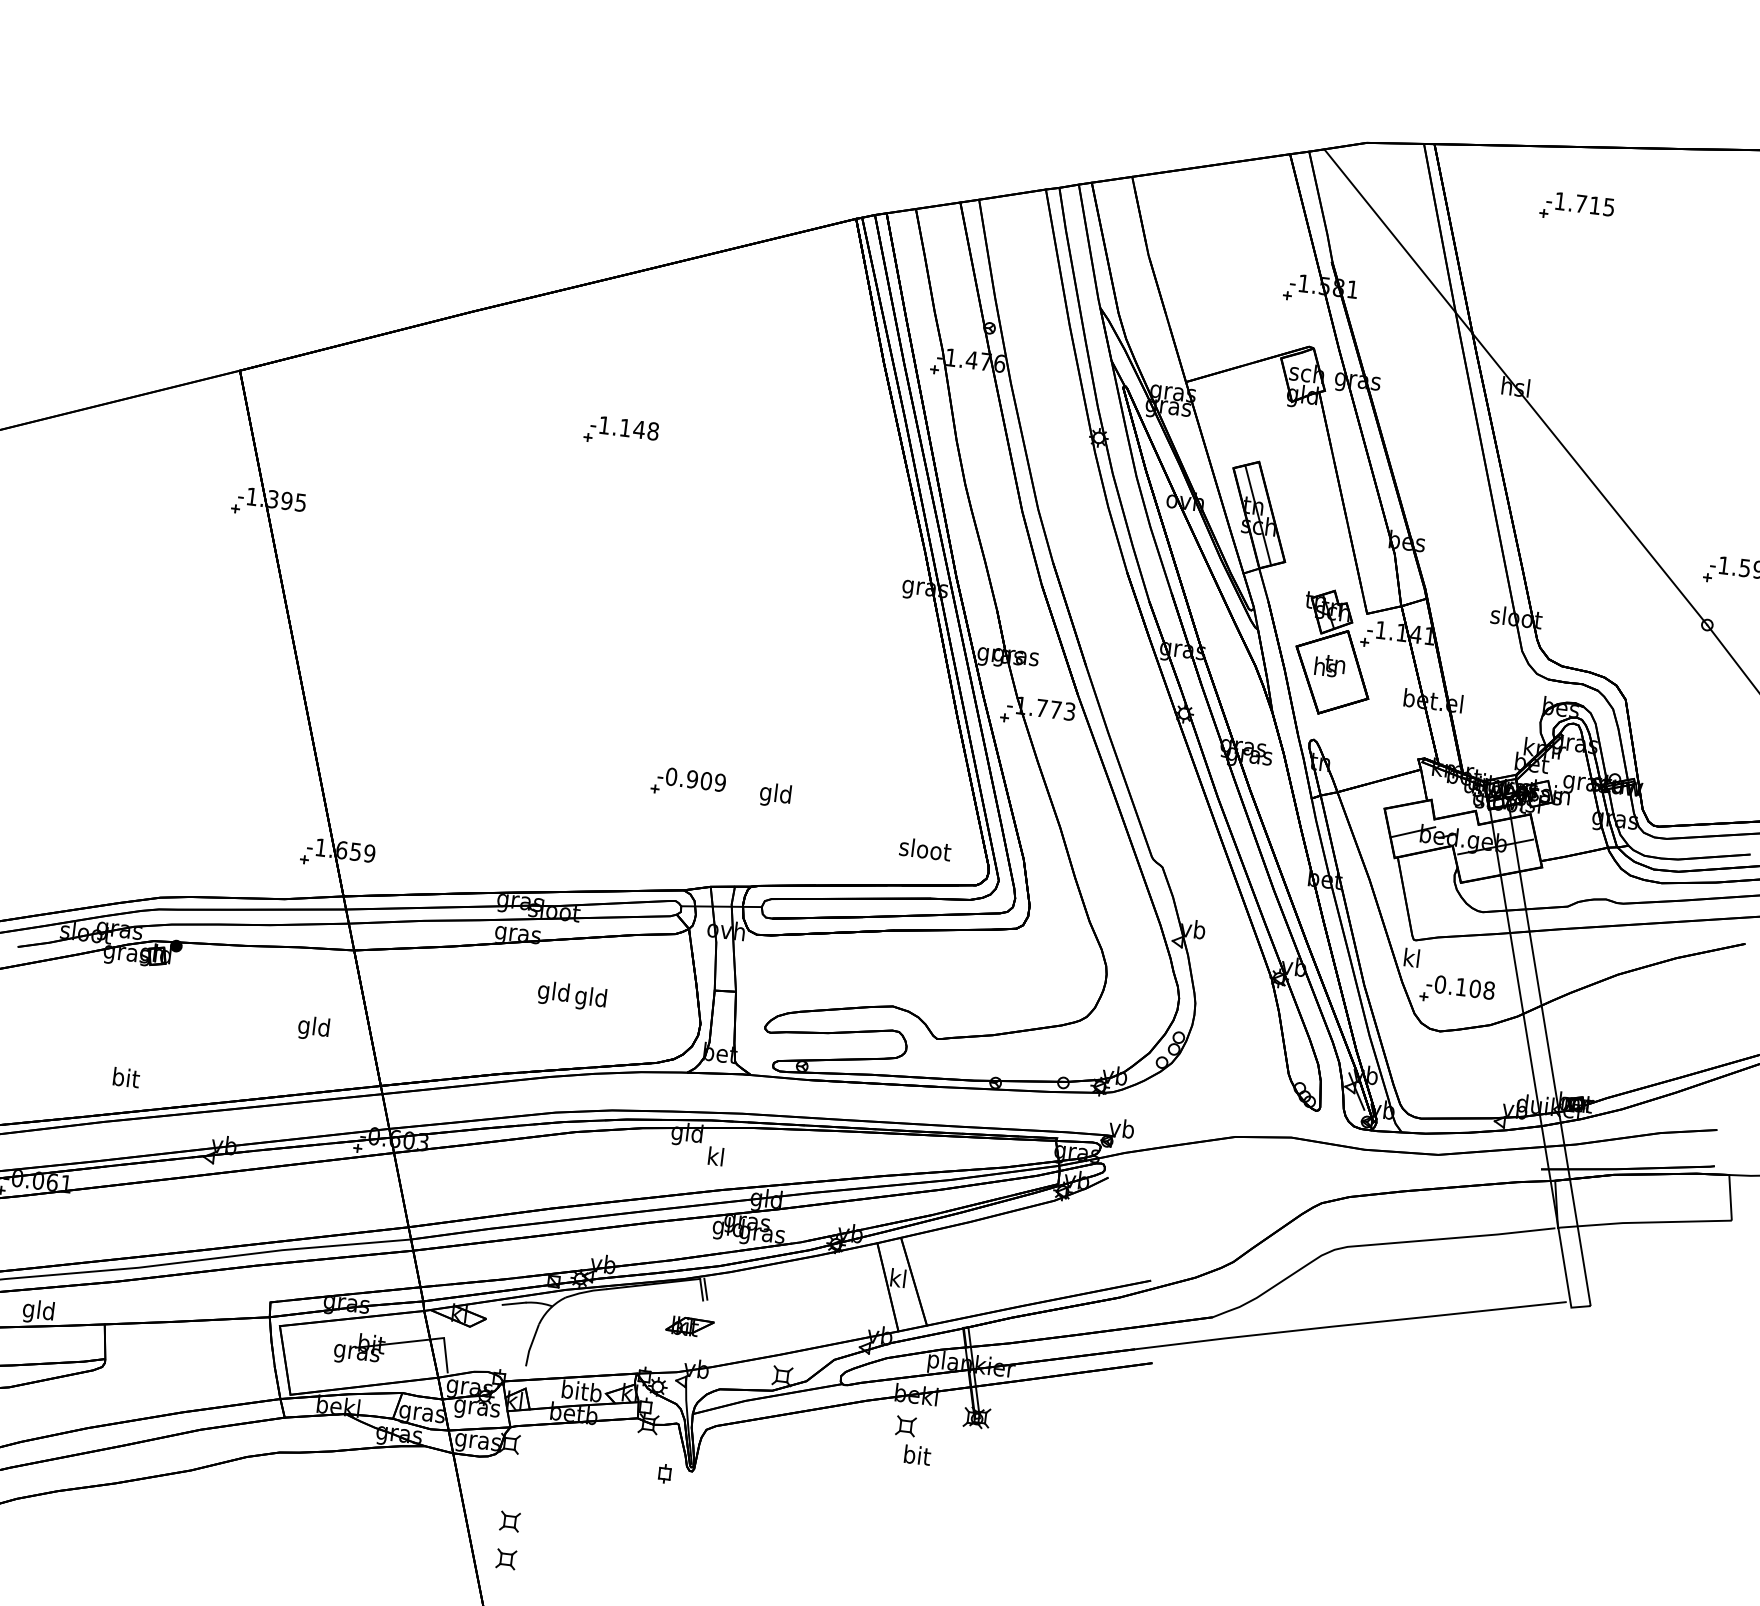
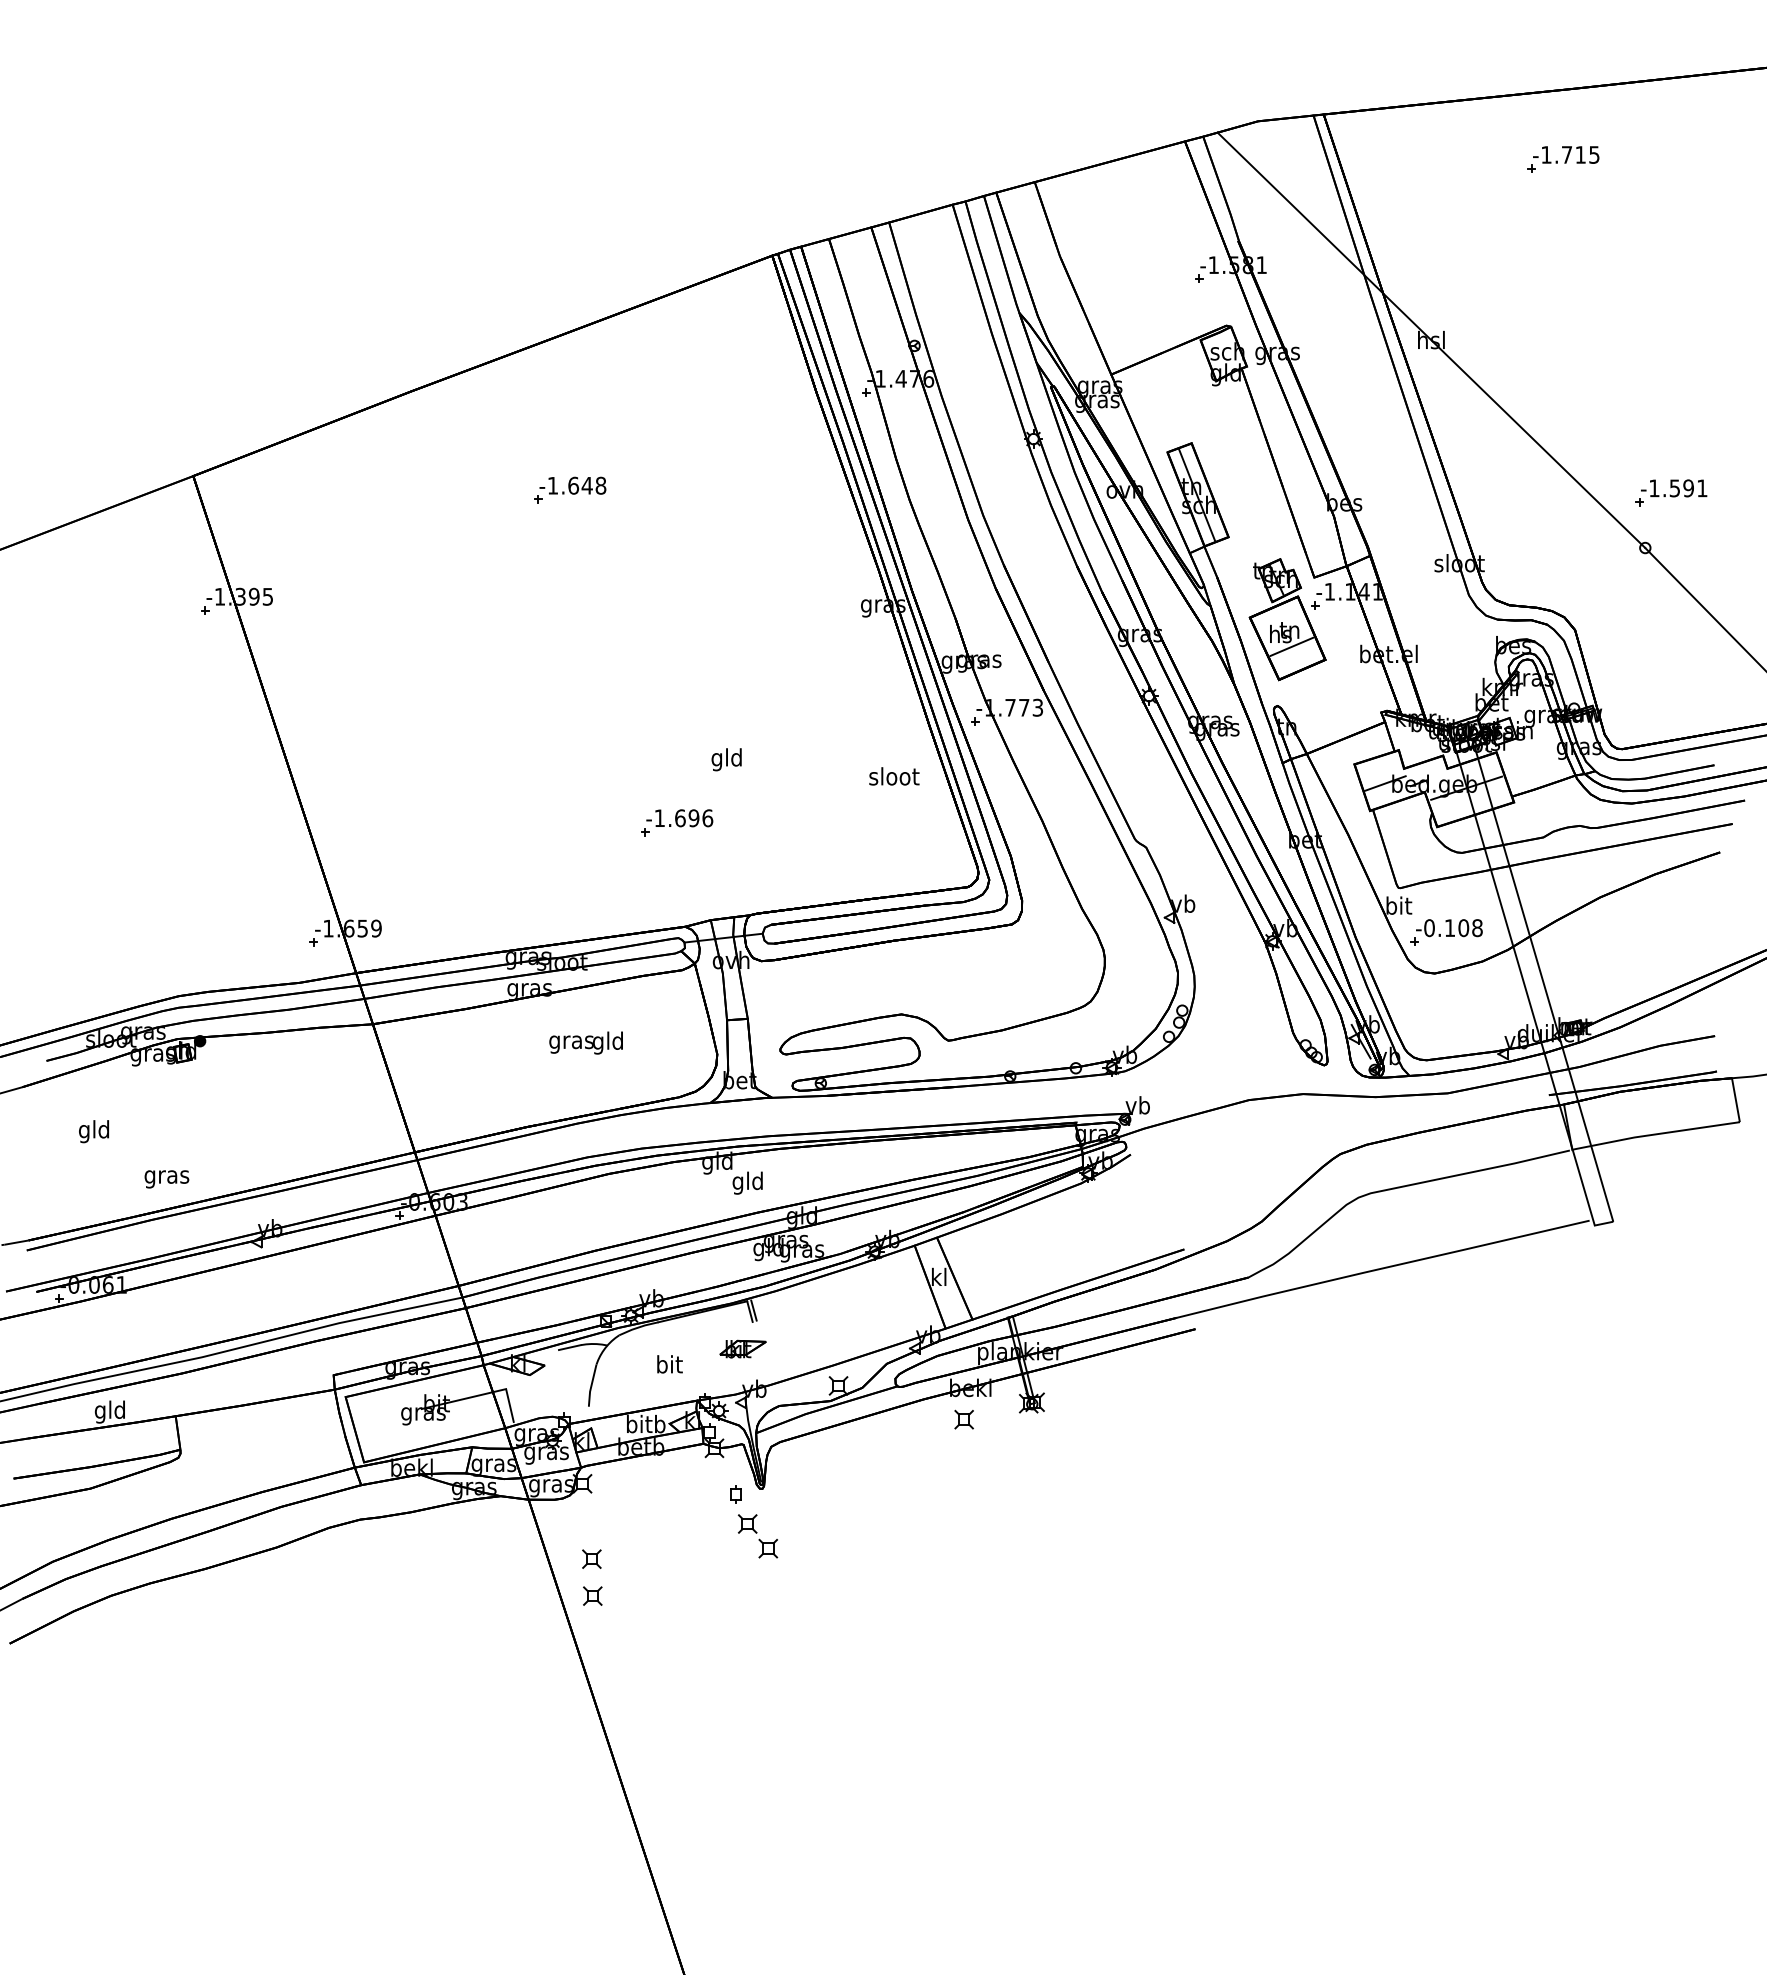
part: (1577, 208) -> (1563, 159), moved
text: (625, 427) -> (573, 485), -1.148 -> -1.648
line: (1335, 681) -> (1291, 646), added
text: (695, 780) -> (683, 818), -0.909 -> -1.696
text: (775, 794) -> (726, 759), moved
text: (925, 849) -> (894, 776), moved
text: (1412, 957) -> (1399, 905), kl -> bit
text: (553, 992) -> (571, 1041), gld -> gras
text: (313, 1028) -> (93, 1131), moved
text: (125, 1079) -> (166, 1176), bit -> gras
text: (715, 1158) -> (747, 1182), kl -> gld
text: (917, 1455) -> (669, 1364), moved
part: (681, 1519) -> (757, 1536), added

